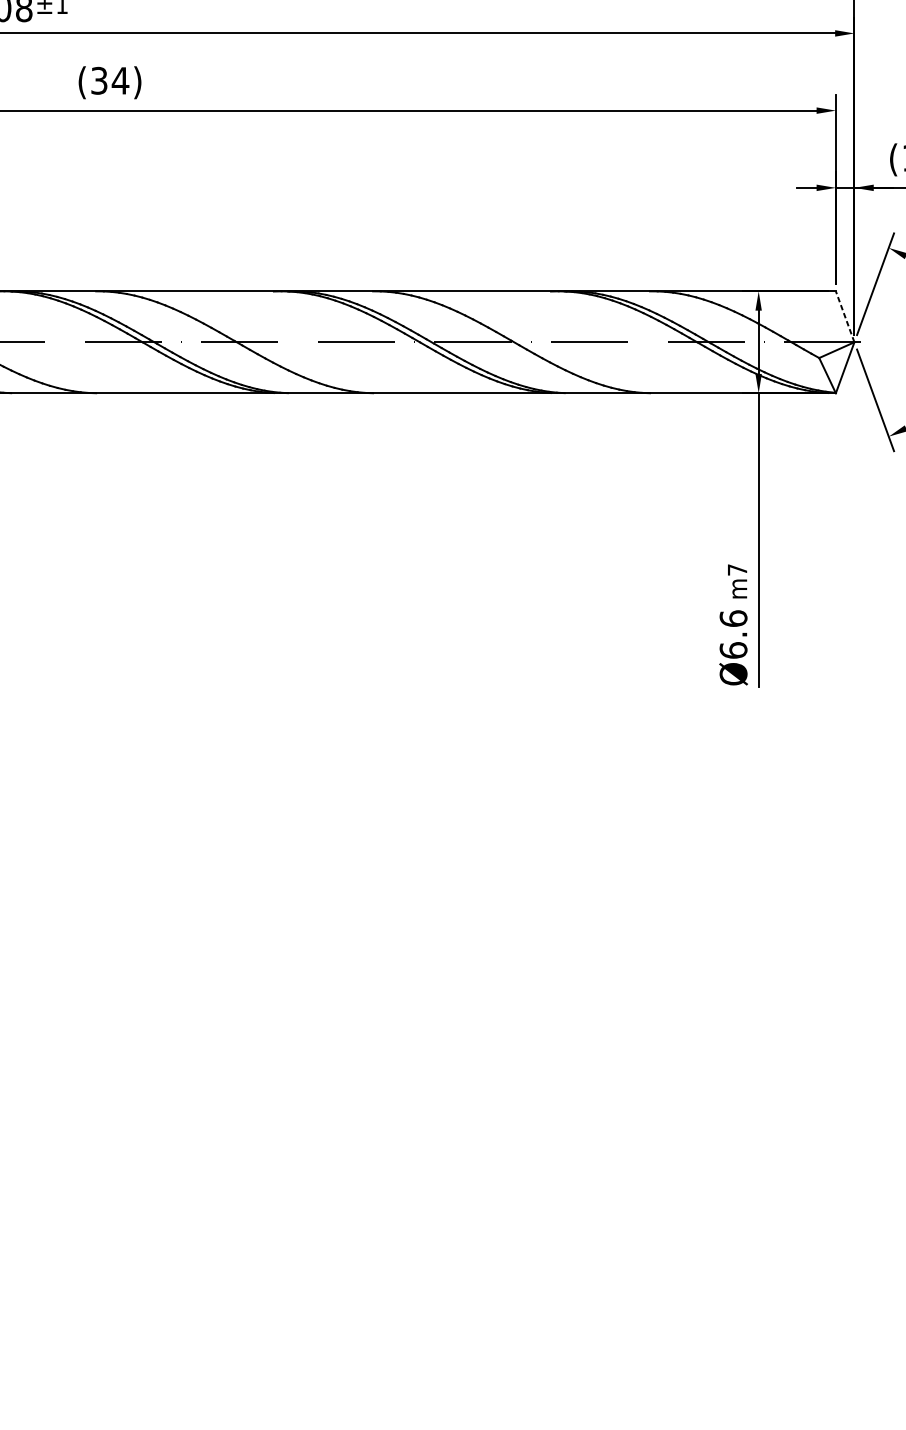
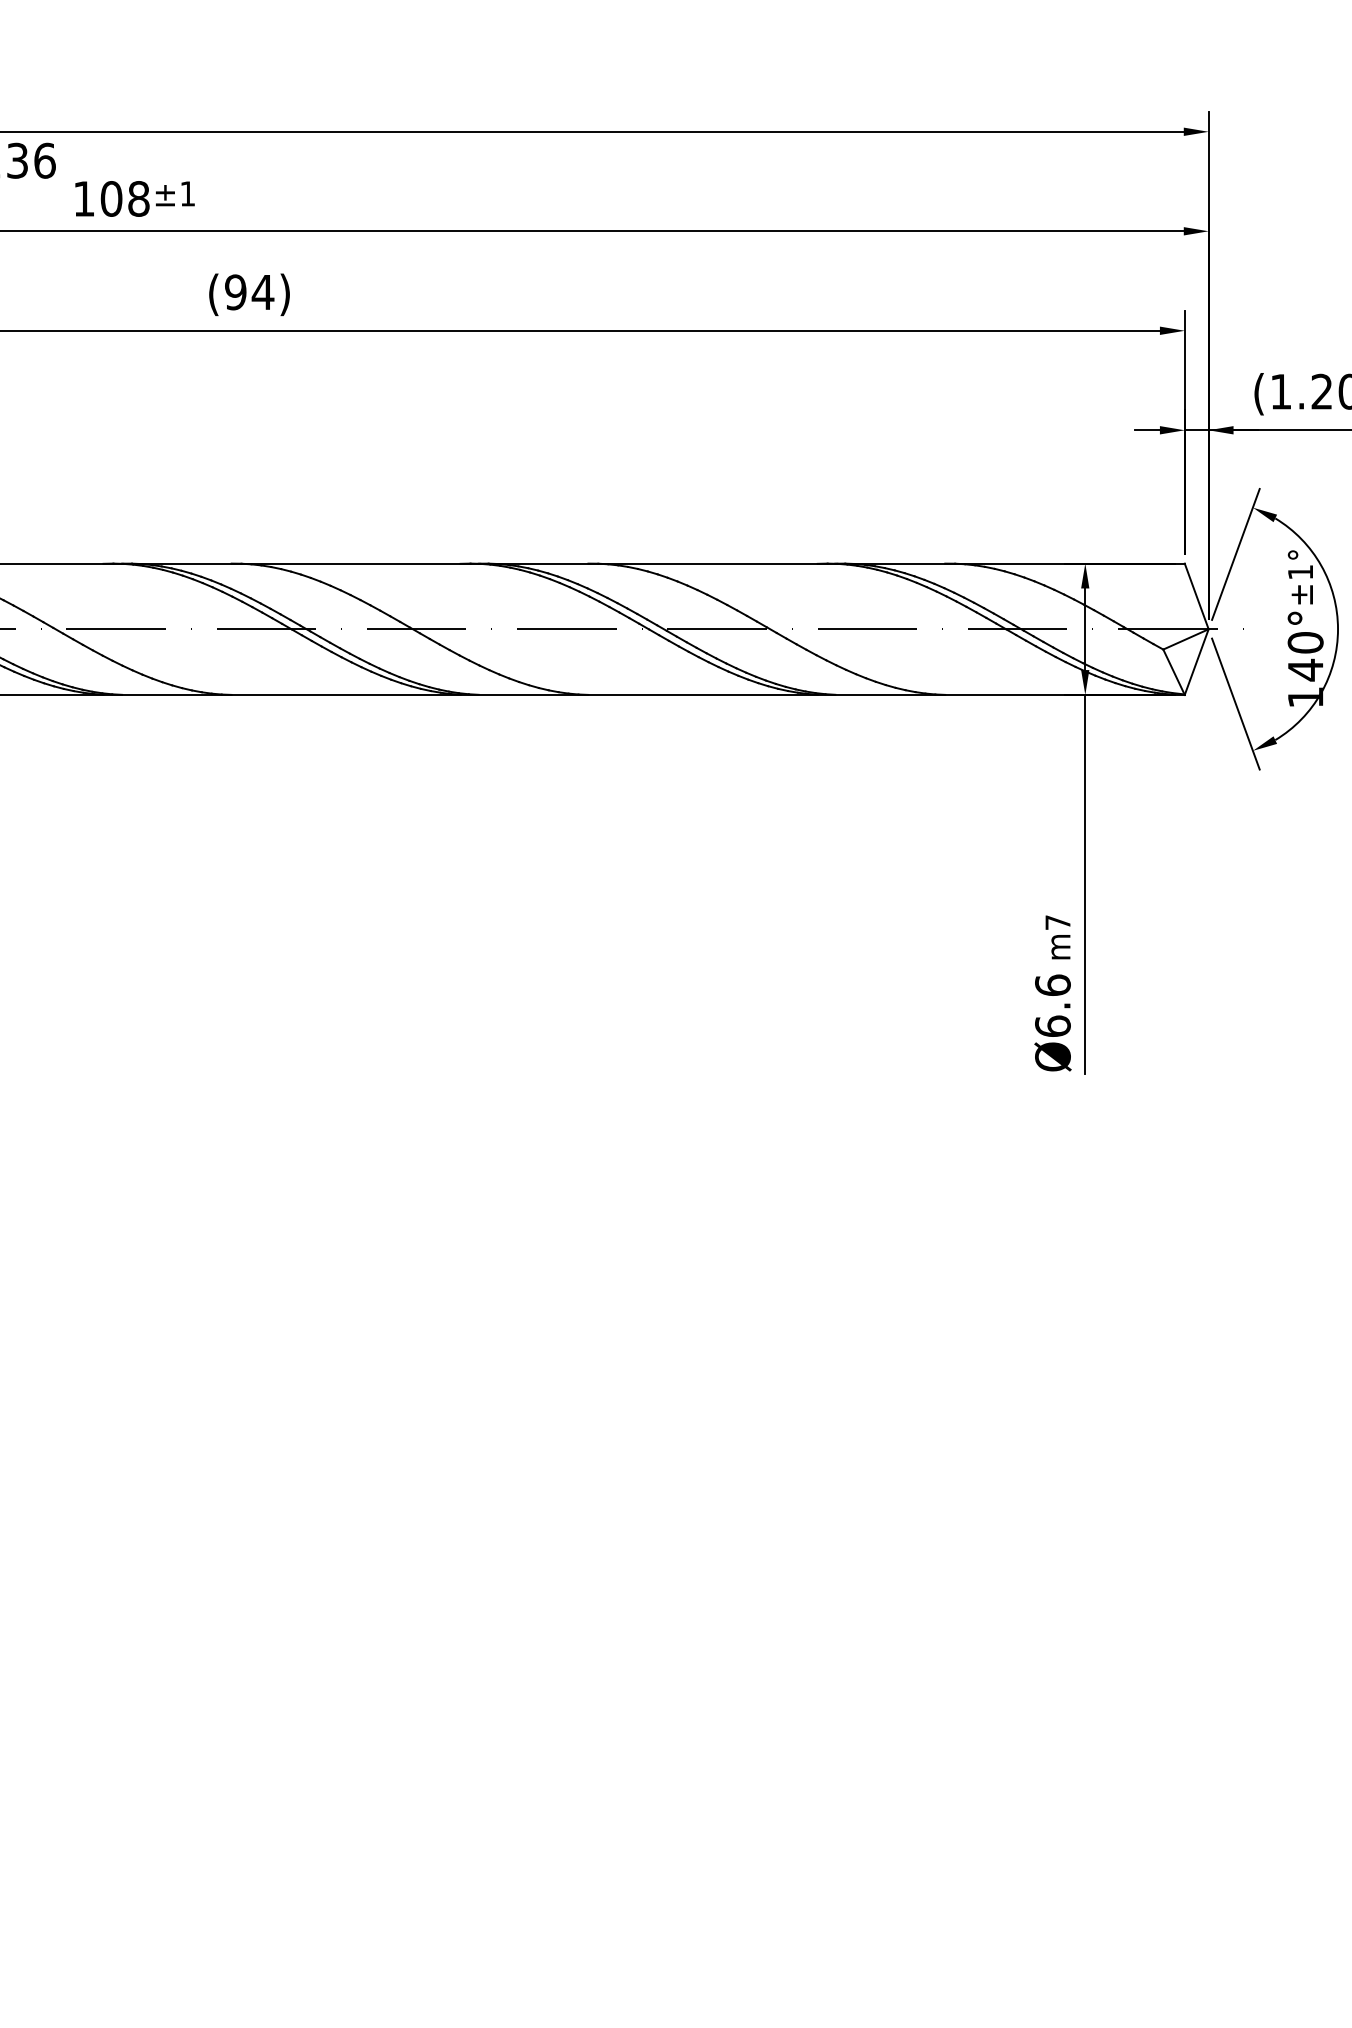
text: (99, 80) -> (235, 292), (34) -> (94)
line: (844, 316) -> (1196, 596), dashed -> solid

